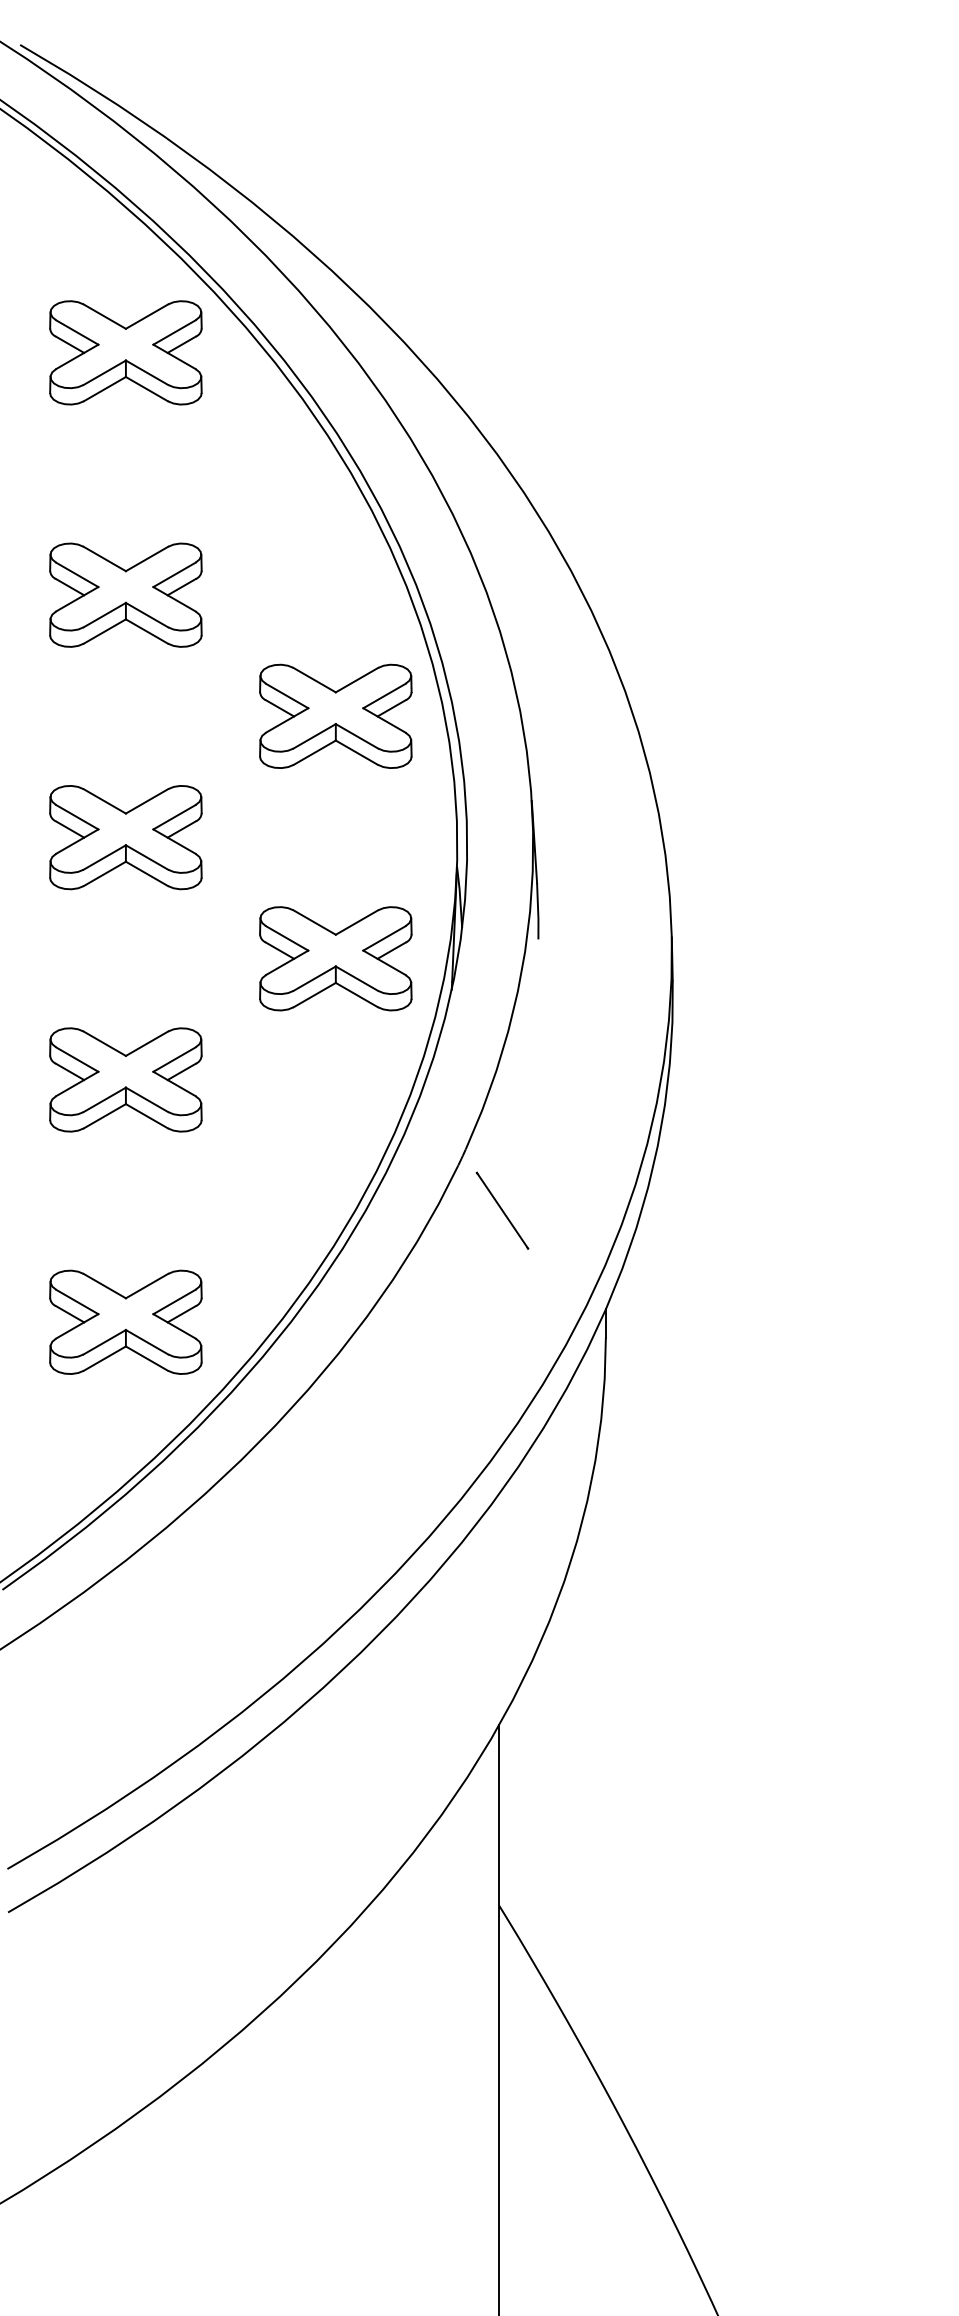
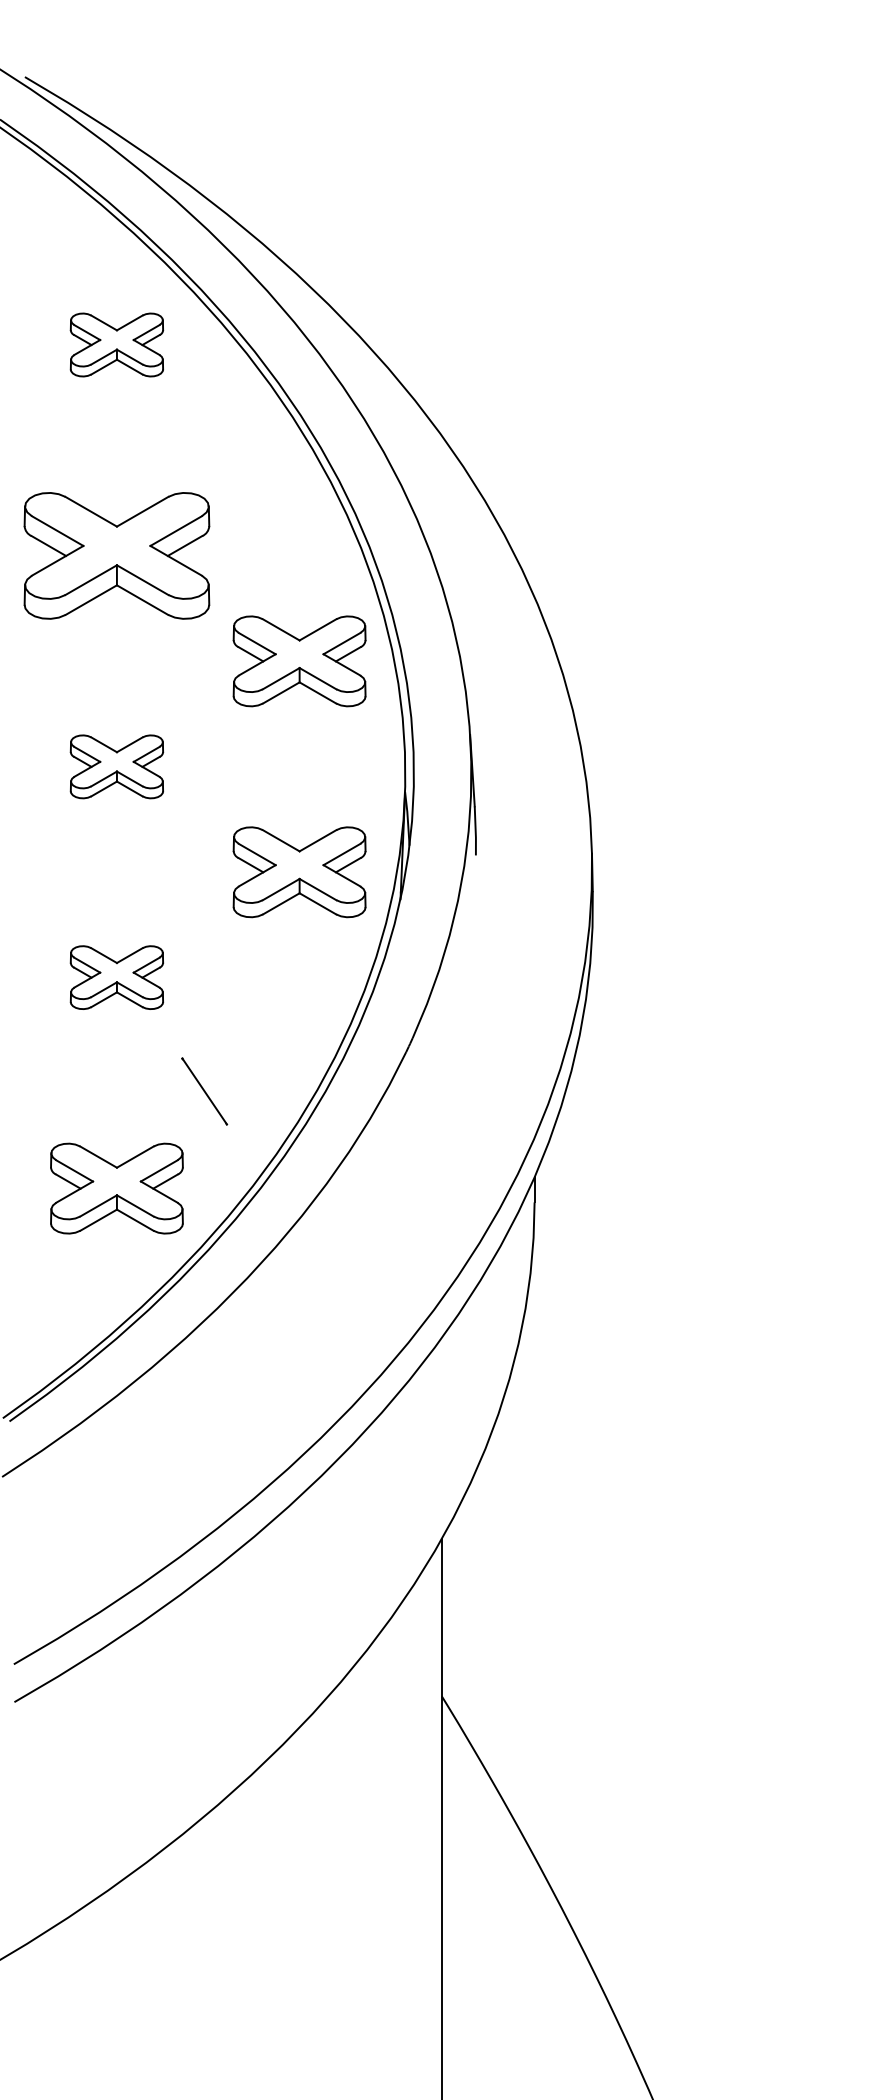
part: (125, 352) -> (116, 344), size x0.7
part: (125, 594) -> (116, 555), size x1.4
part: (125, 837) -> (116, 766), size x0.7
part: (125, 1079) -> (116, 977), size x0.7
line: (502, 1210) -> (204, 1091), moved

